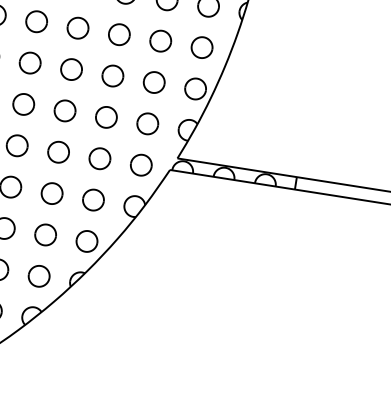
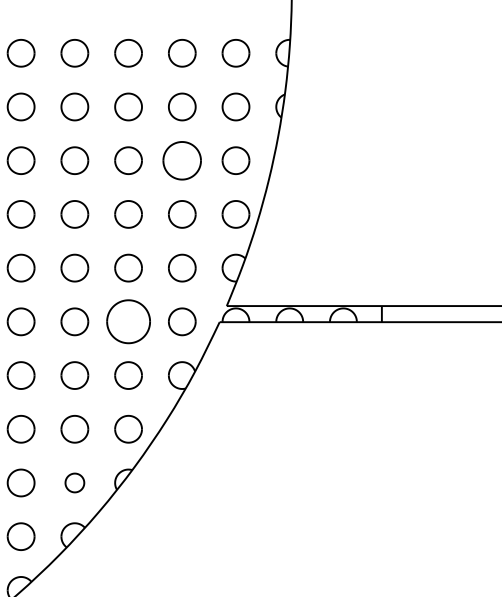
part: (160, 41) -> (182, 160), size x1.4
part: (99, 158) -> (128, 321), size x1.6
part: (38, 275) -> (74, 482), size x0.7

